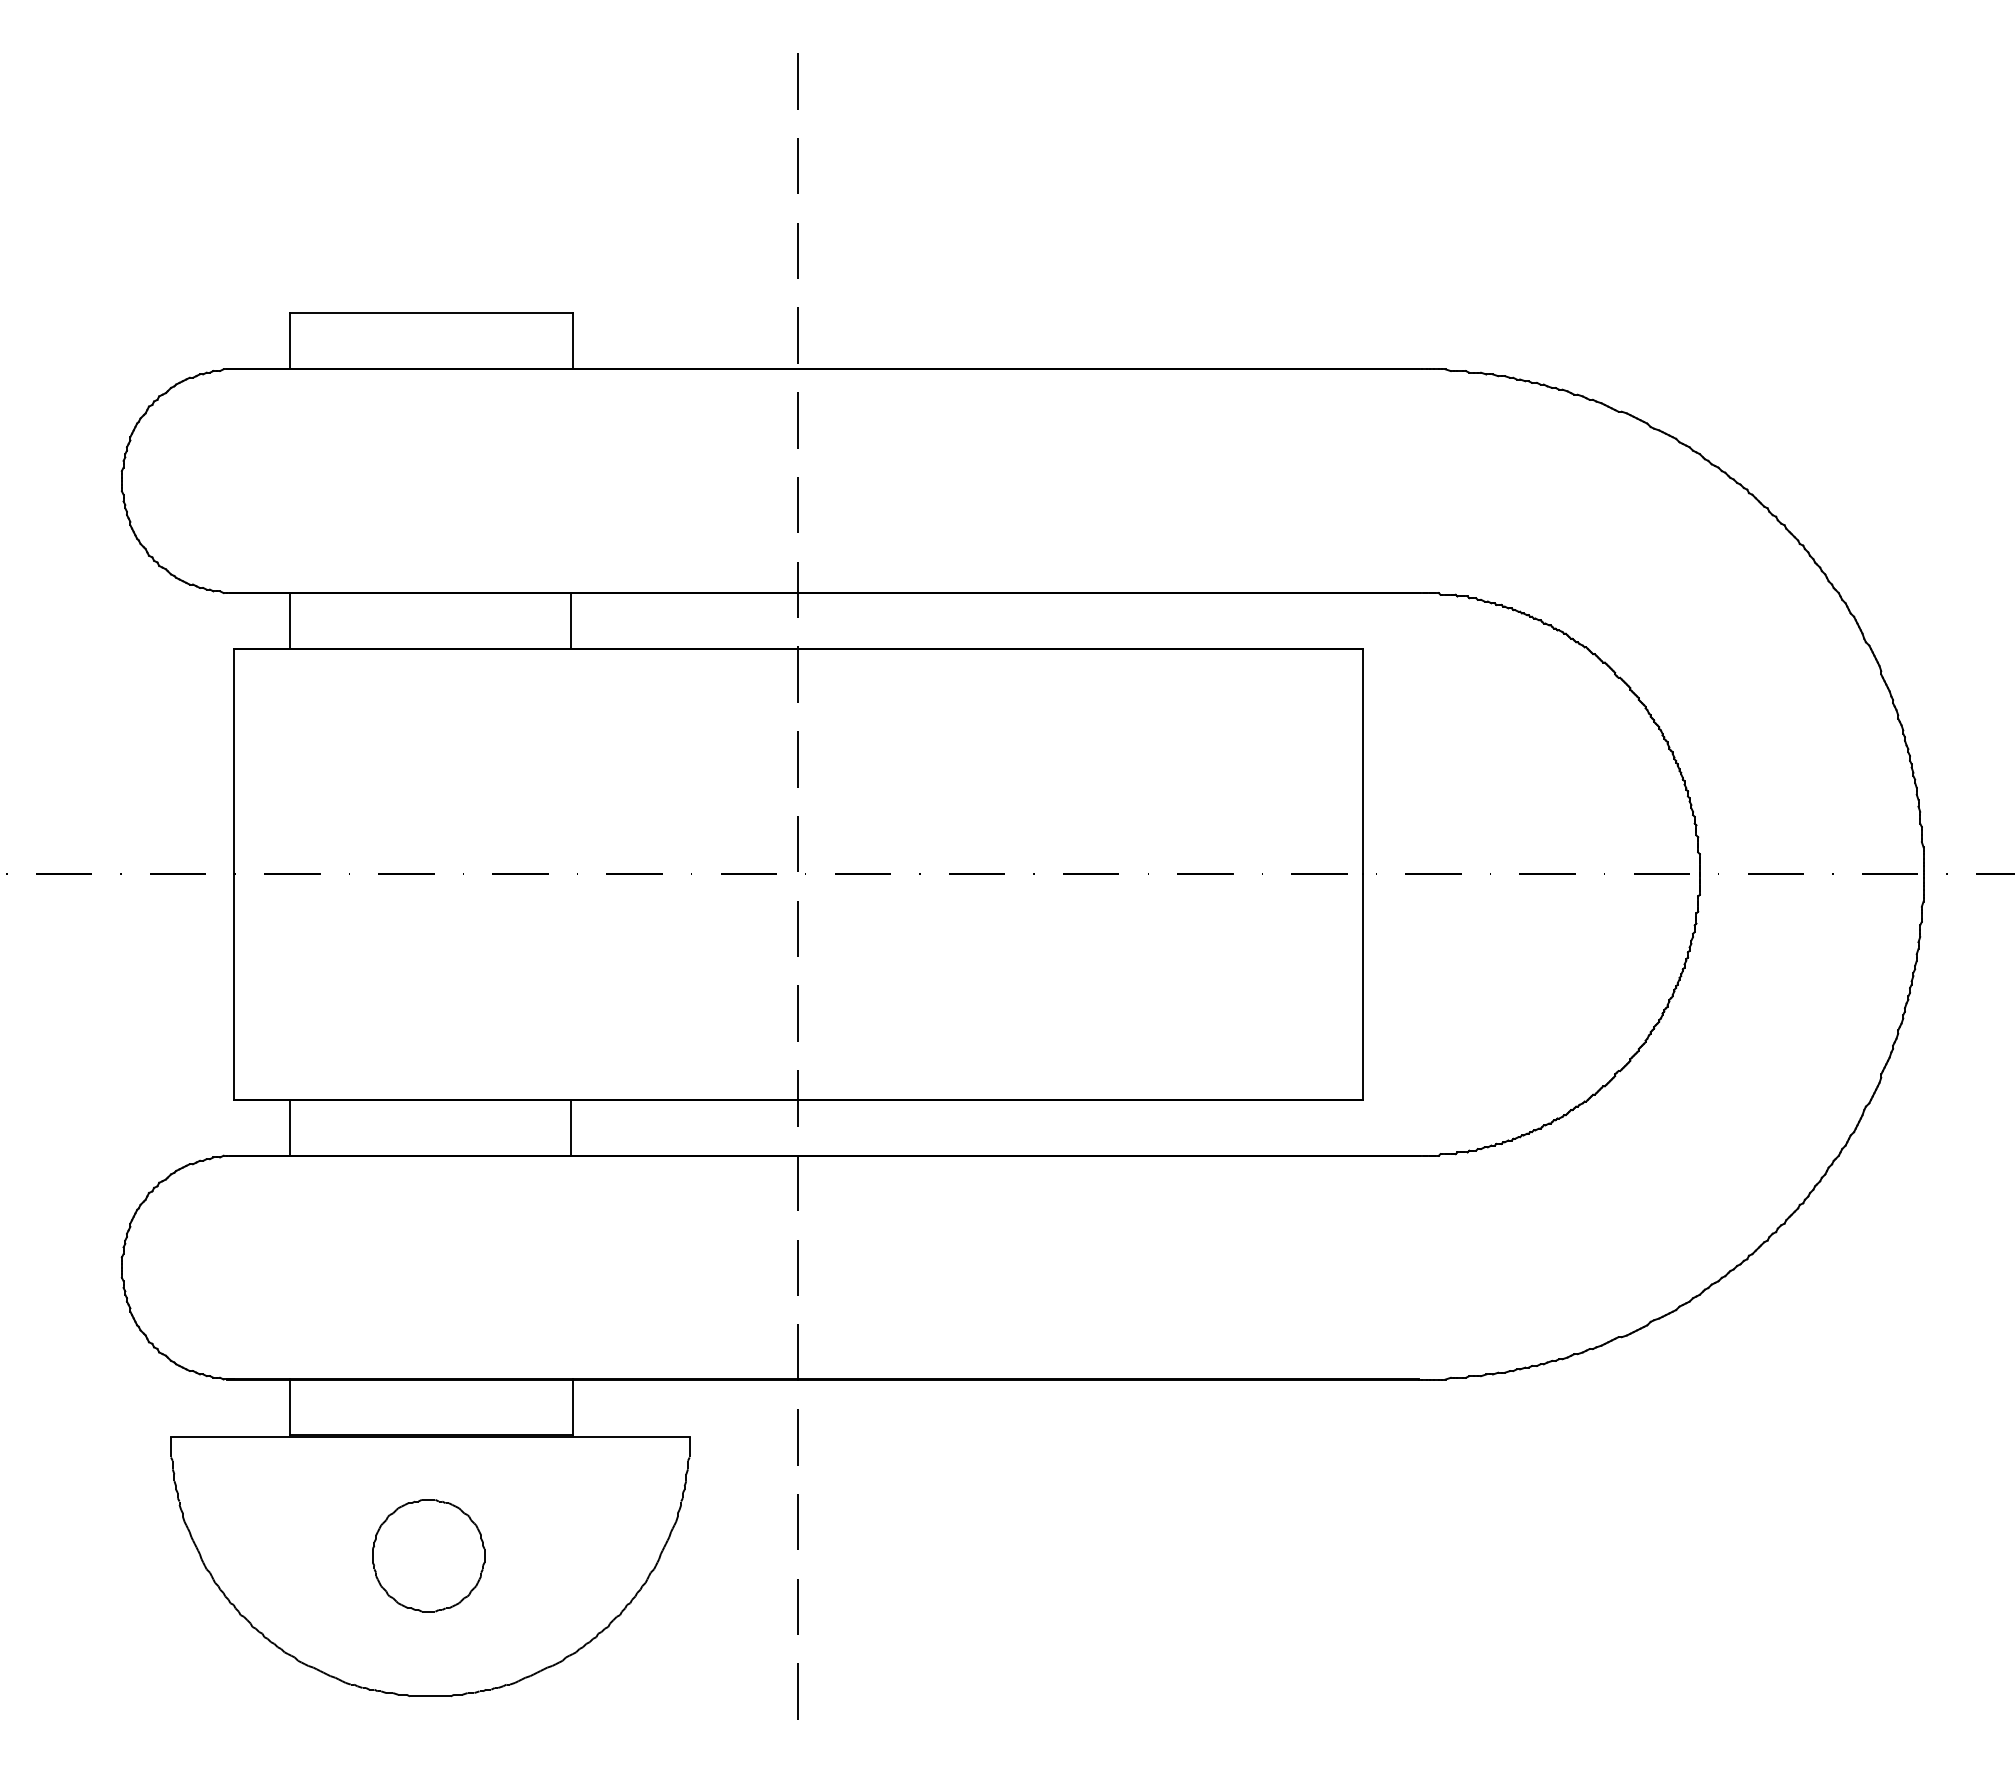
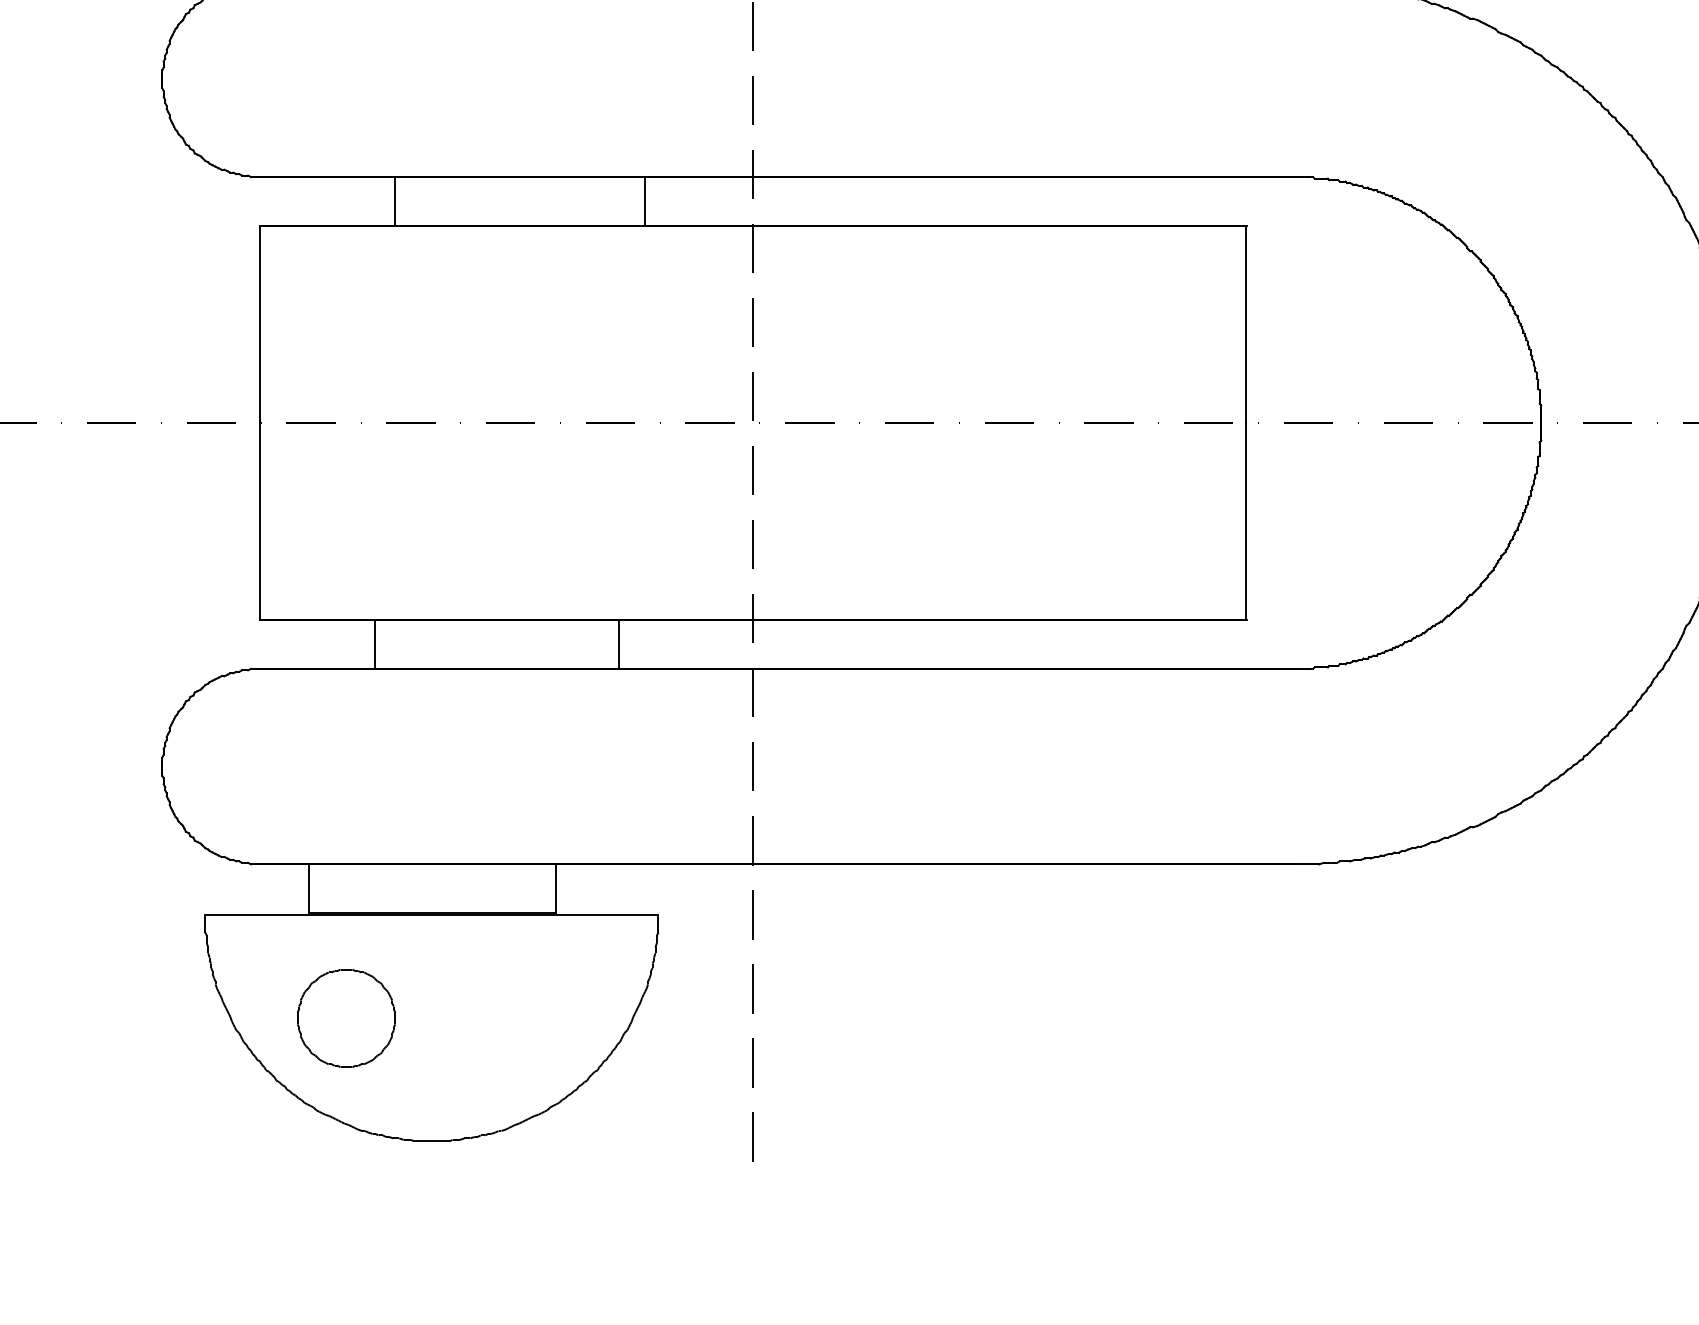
line: (289, 620) -> (395, 201), moved
line: (571, 620) -> (645, 201), moved
line: (289, 1127) -> (375, 644), moved
line: (571, 1127) -> (619, 644), moved
part: (428, 1555) -> (346, 1018), moved

